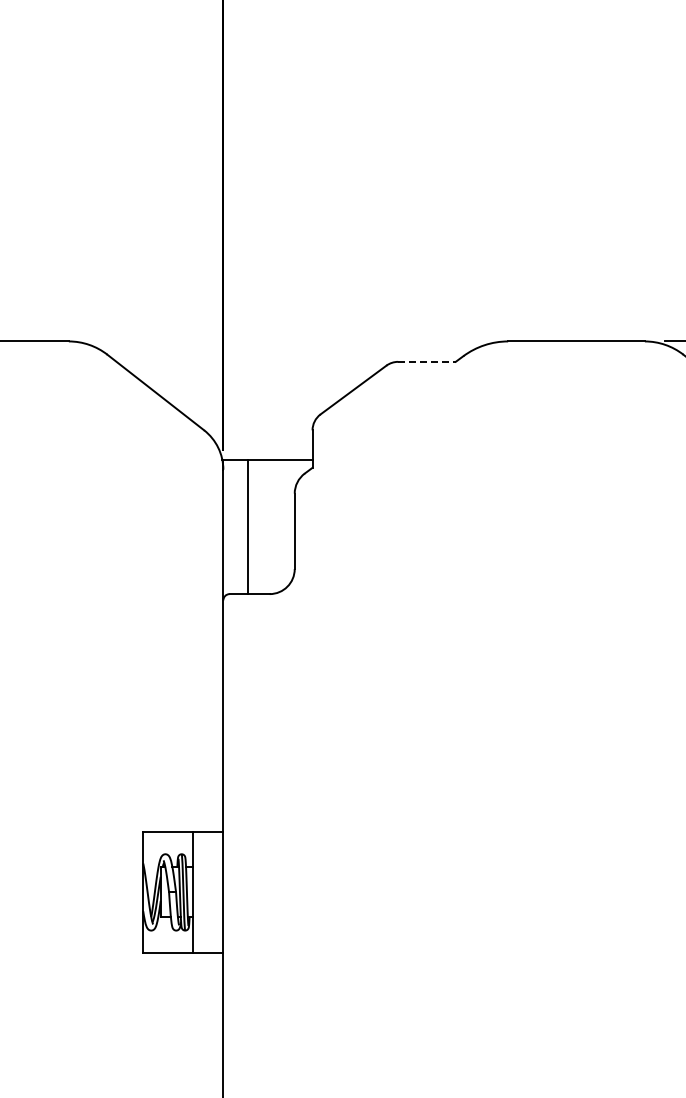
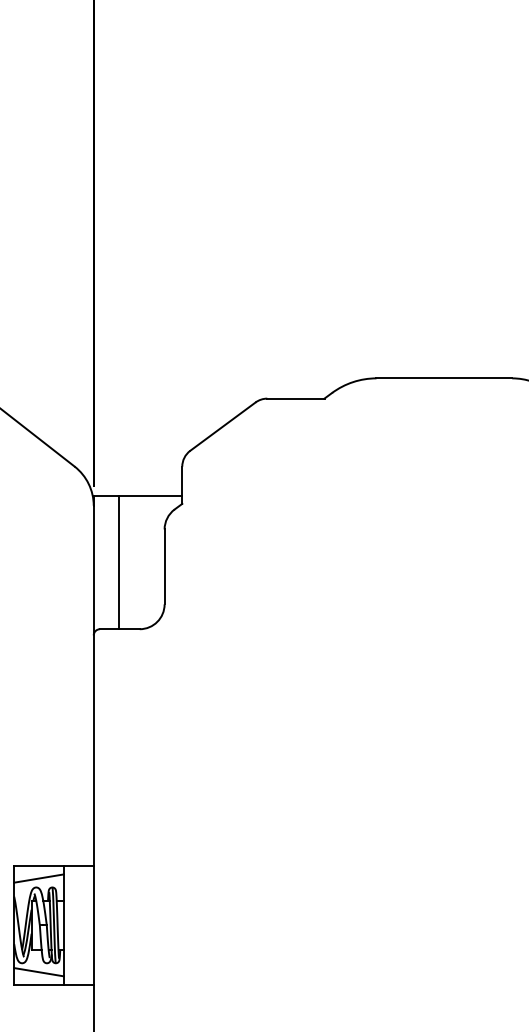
line: (426, 361) -> (295, 398), dashed -> solid
line: (168, 845) -> (39, 878), added
line: (168, 939) -> (39, 972), added

